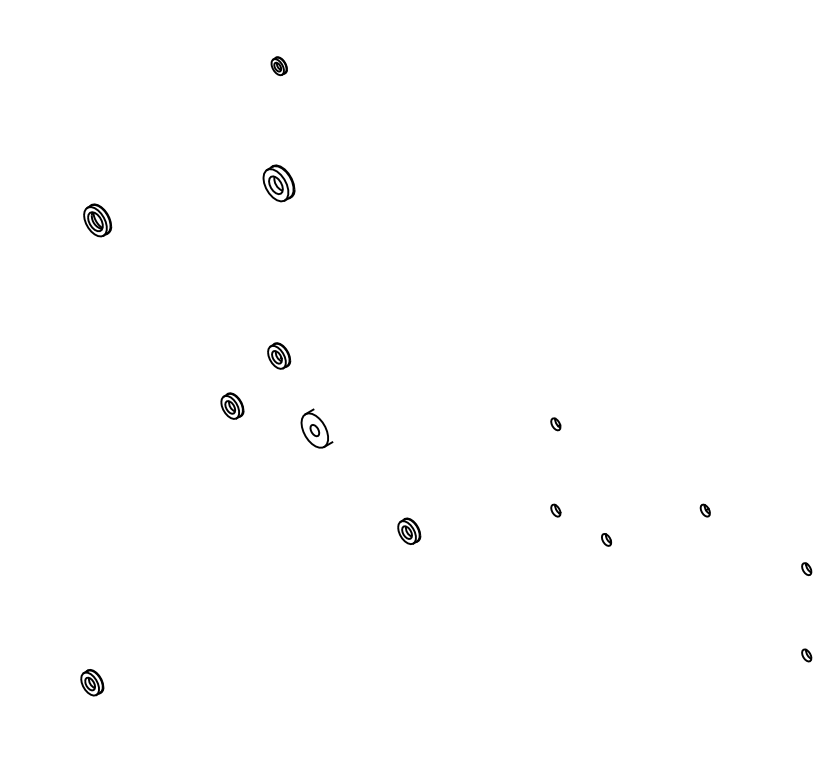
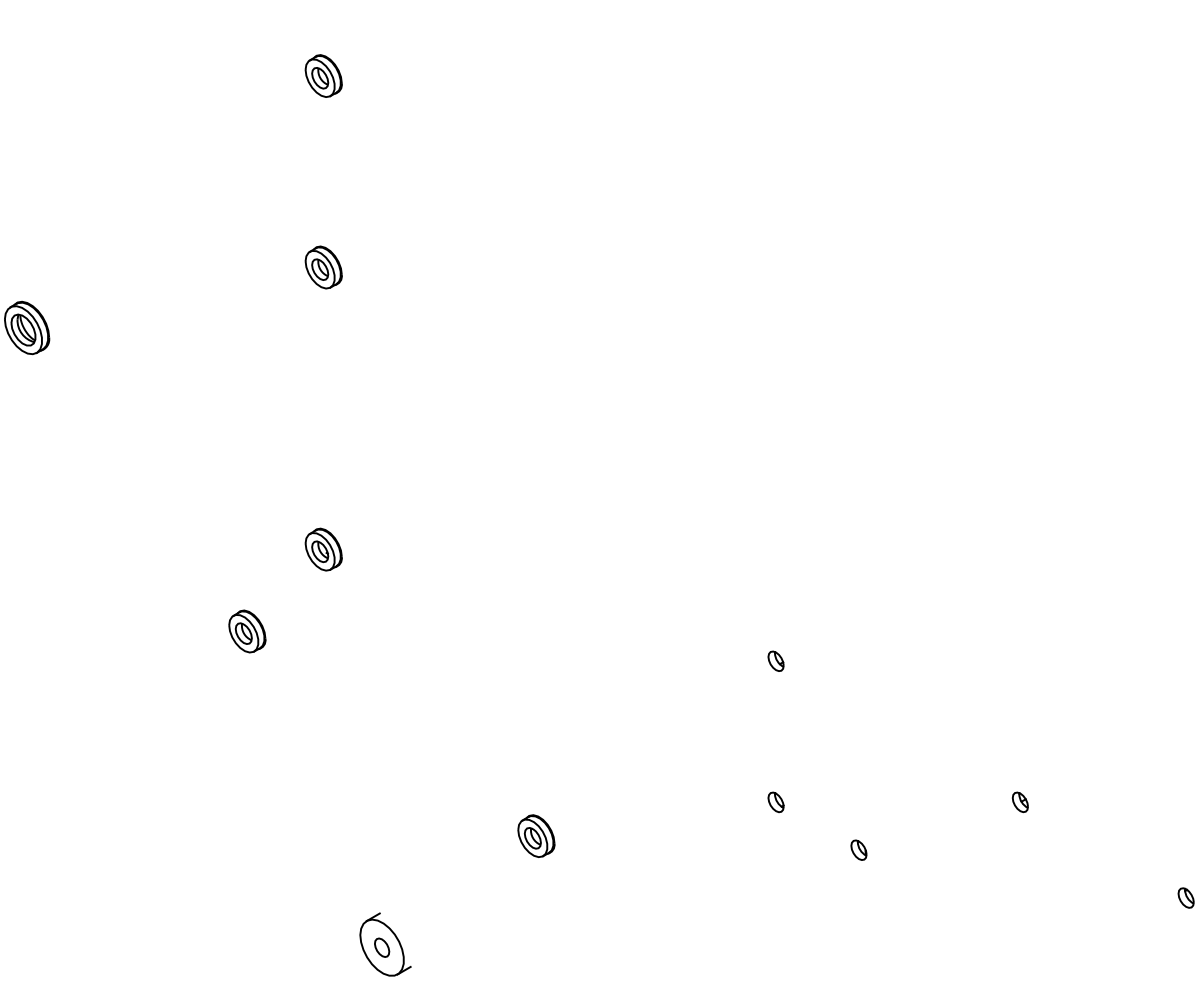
part: (279, 65) -> (324, 74), size x1.43
part: (279, 183) -> (324, 267), size x0.71
part: (316, 428) -> (384, 944), moved

